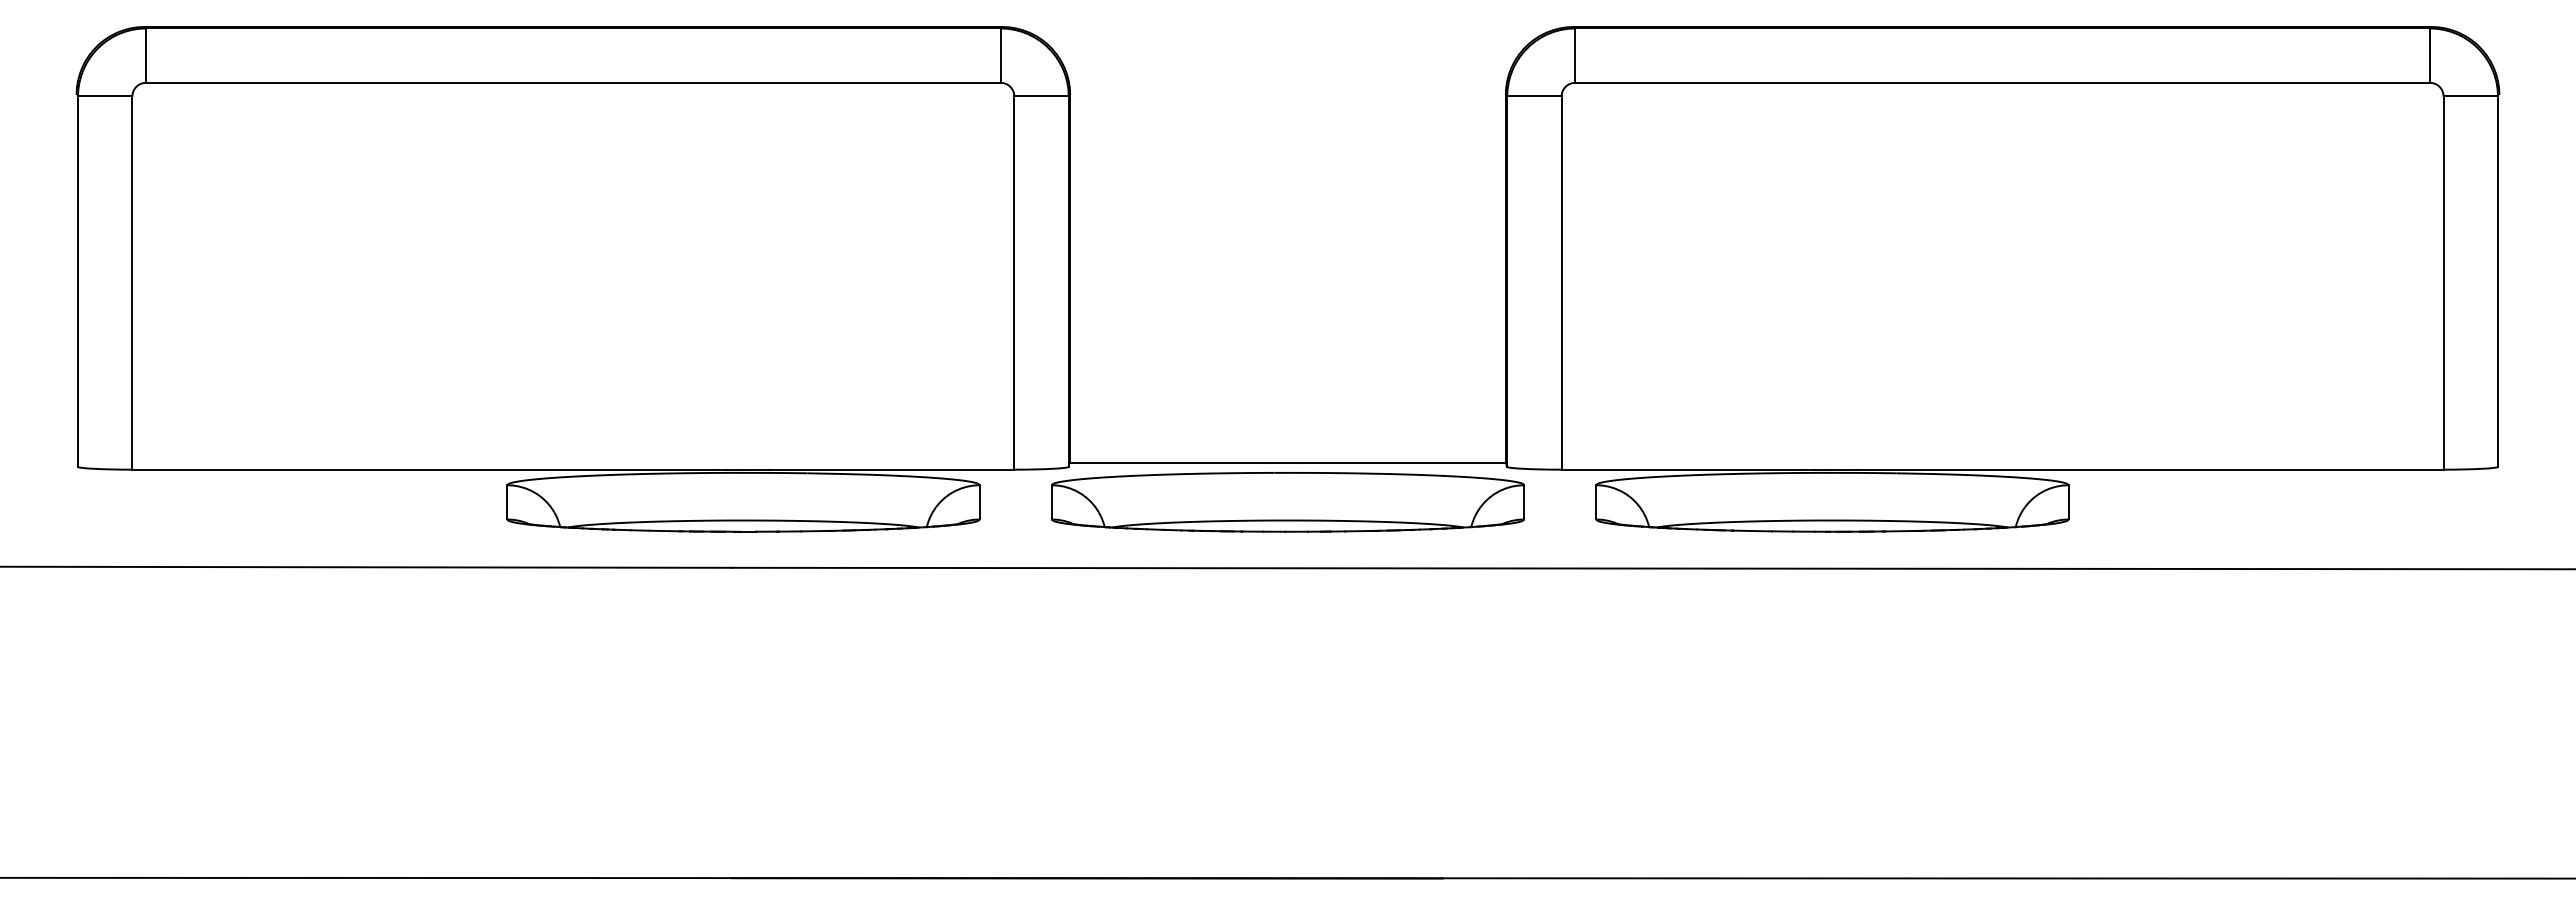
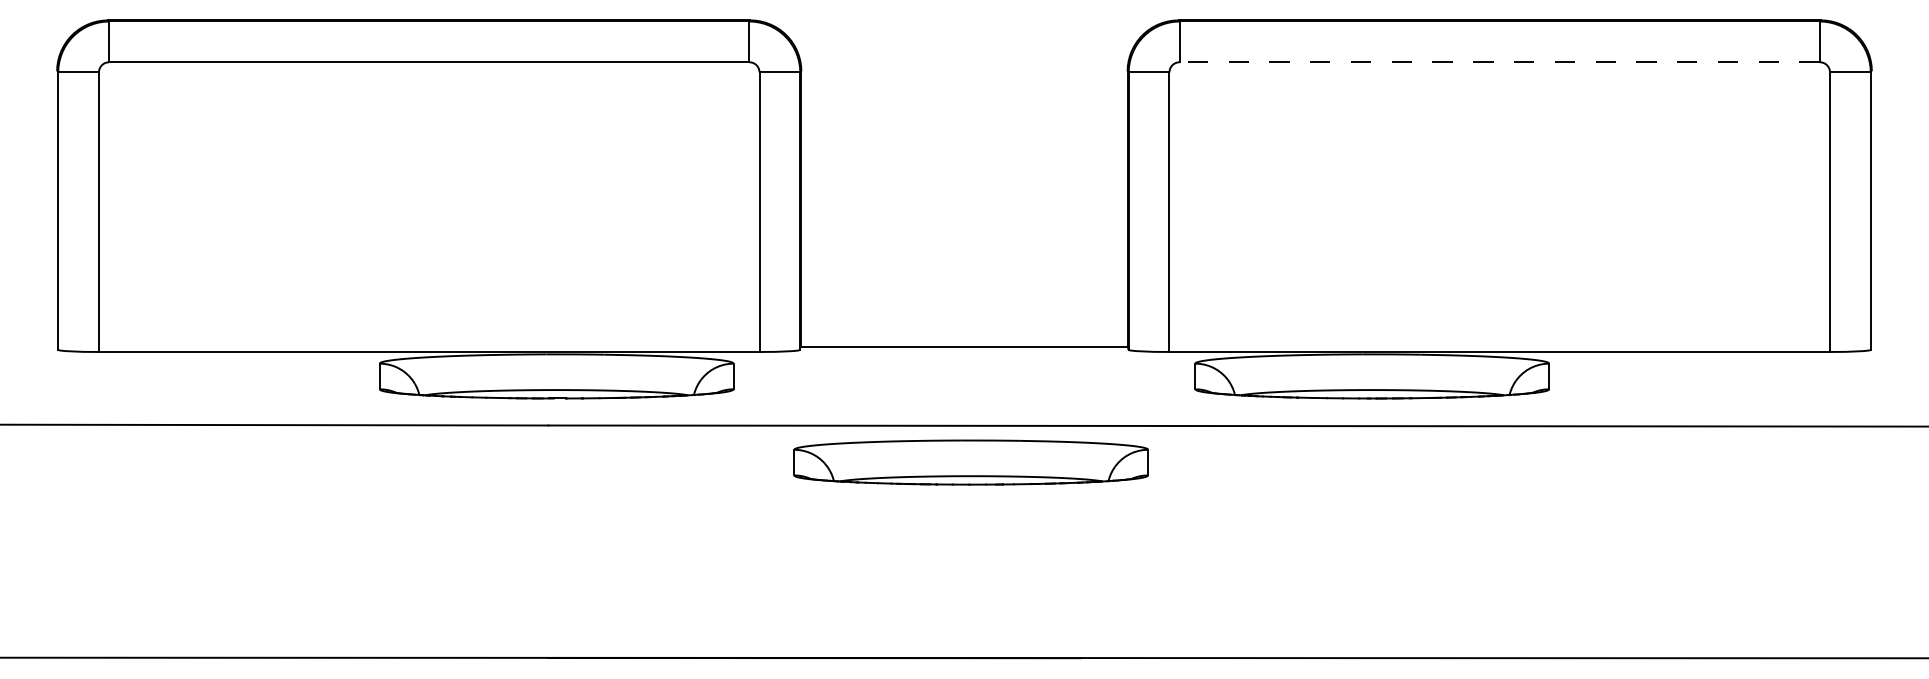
line: (2002, 82) -> (1499, 61), solid -> dashed
part: (1287, 502) -> (970, 462), moved

